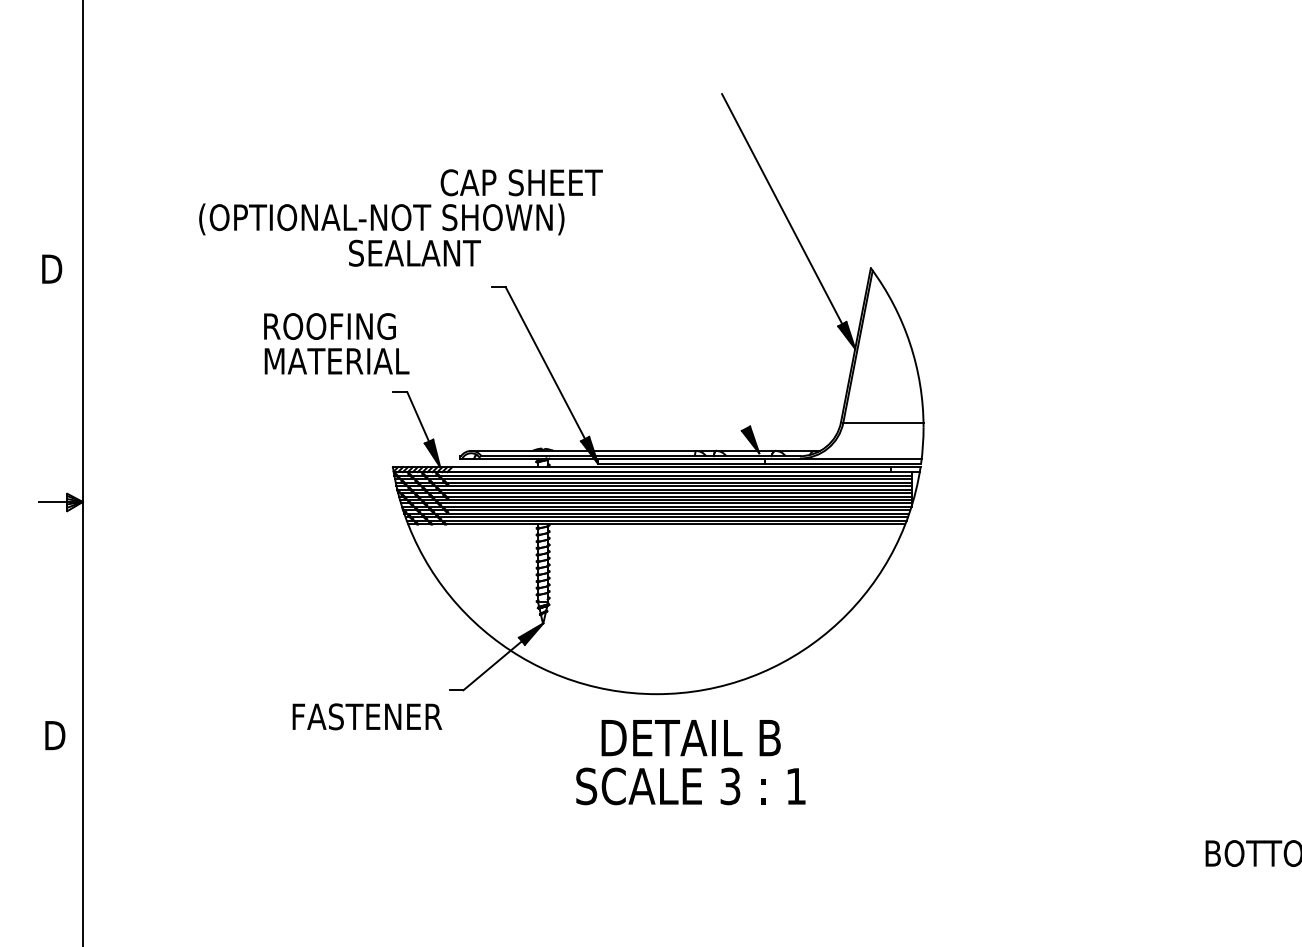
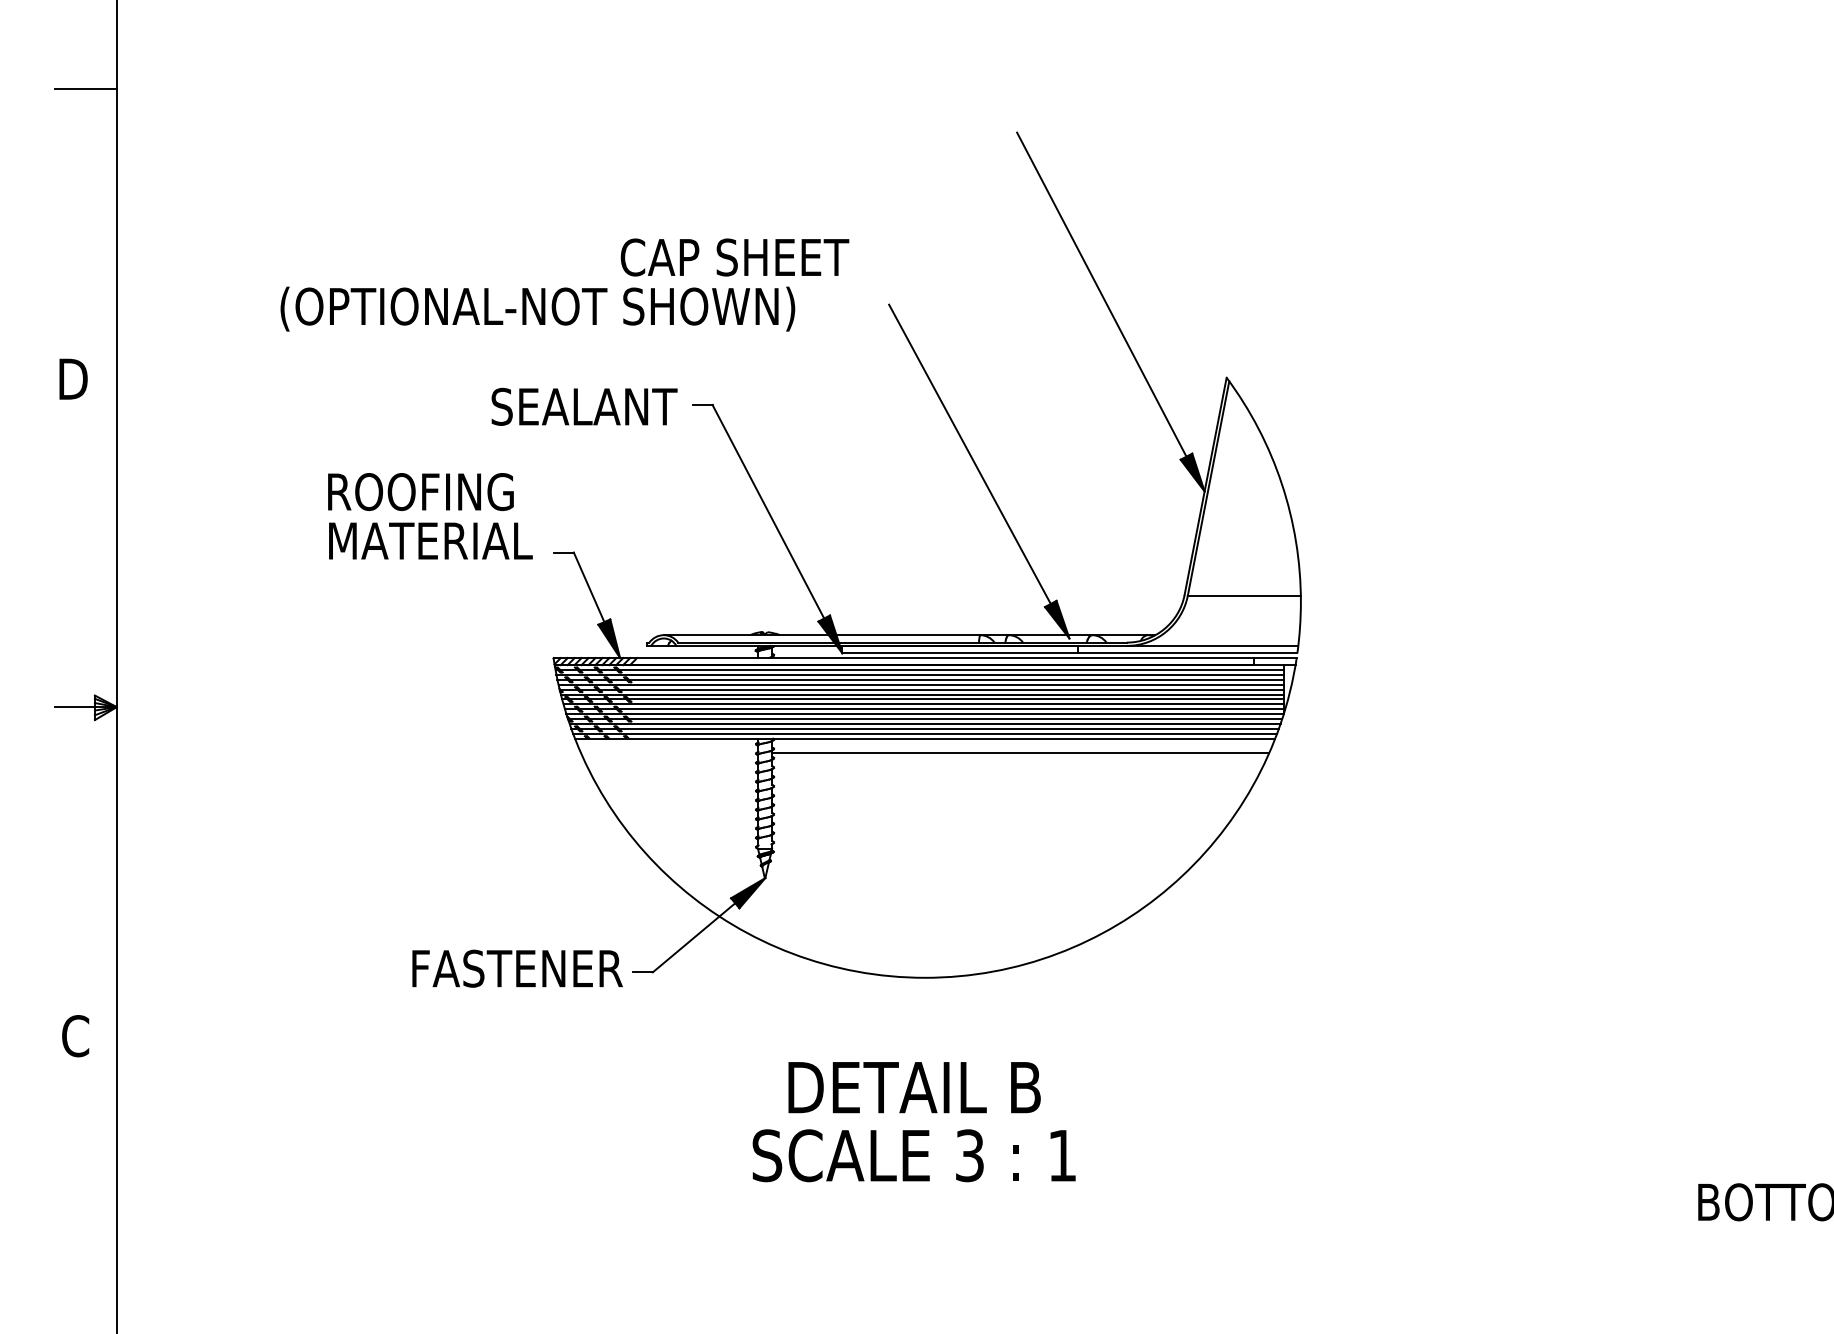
line: (60, 63) -> (85, 89), added
text: (414, 253) -> (584, 406), moved
line: (688, 321) -> (969, 453), added
text: (336, 343) -> (430, 516), moved
line: (724, 534) -> (1020, 753), added
text: (367, 716) -> (517, 968), moved
text: (54, 735) -> (77, 1036), D -> C
text: (690, 762) -> (913, 1122), moved

